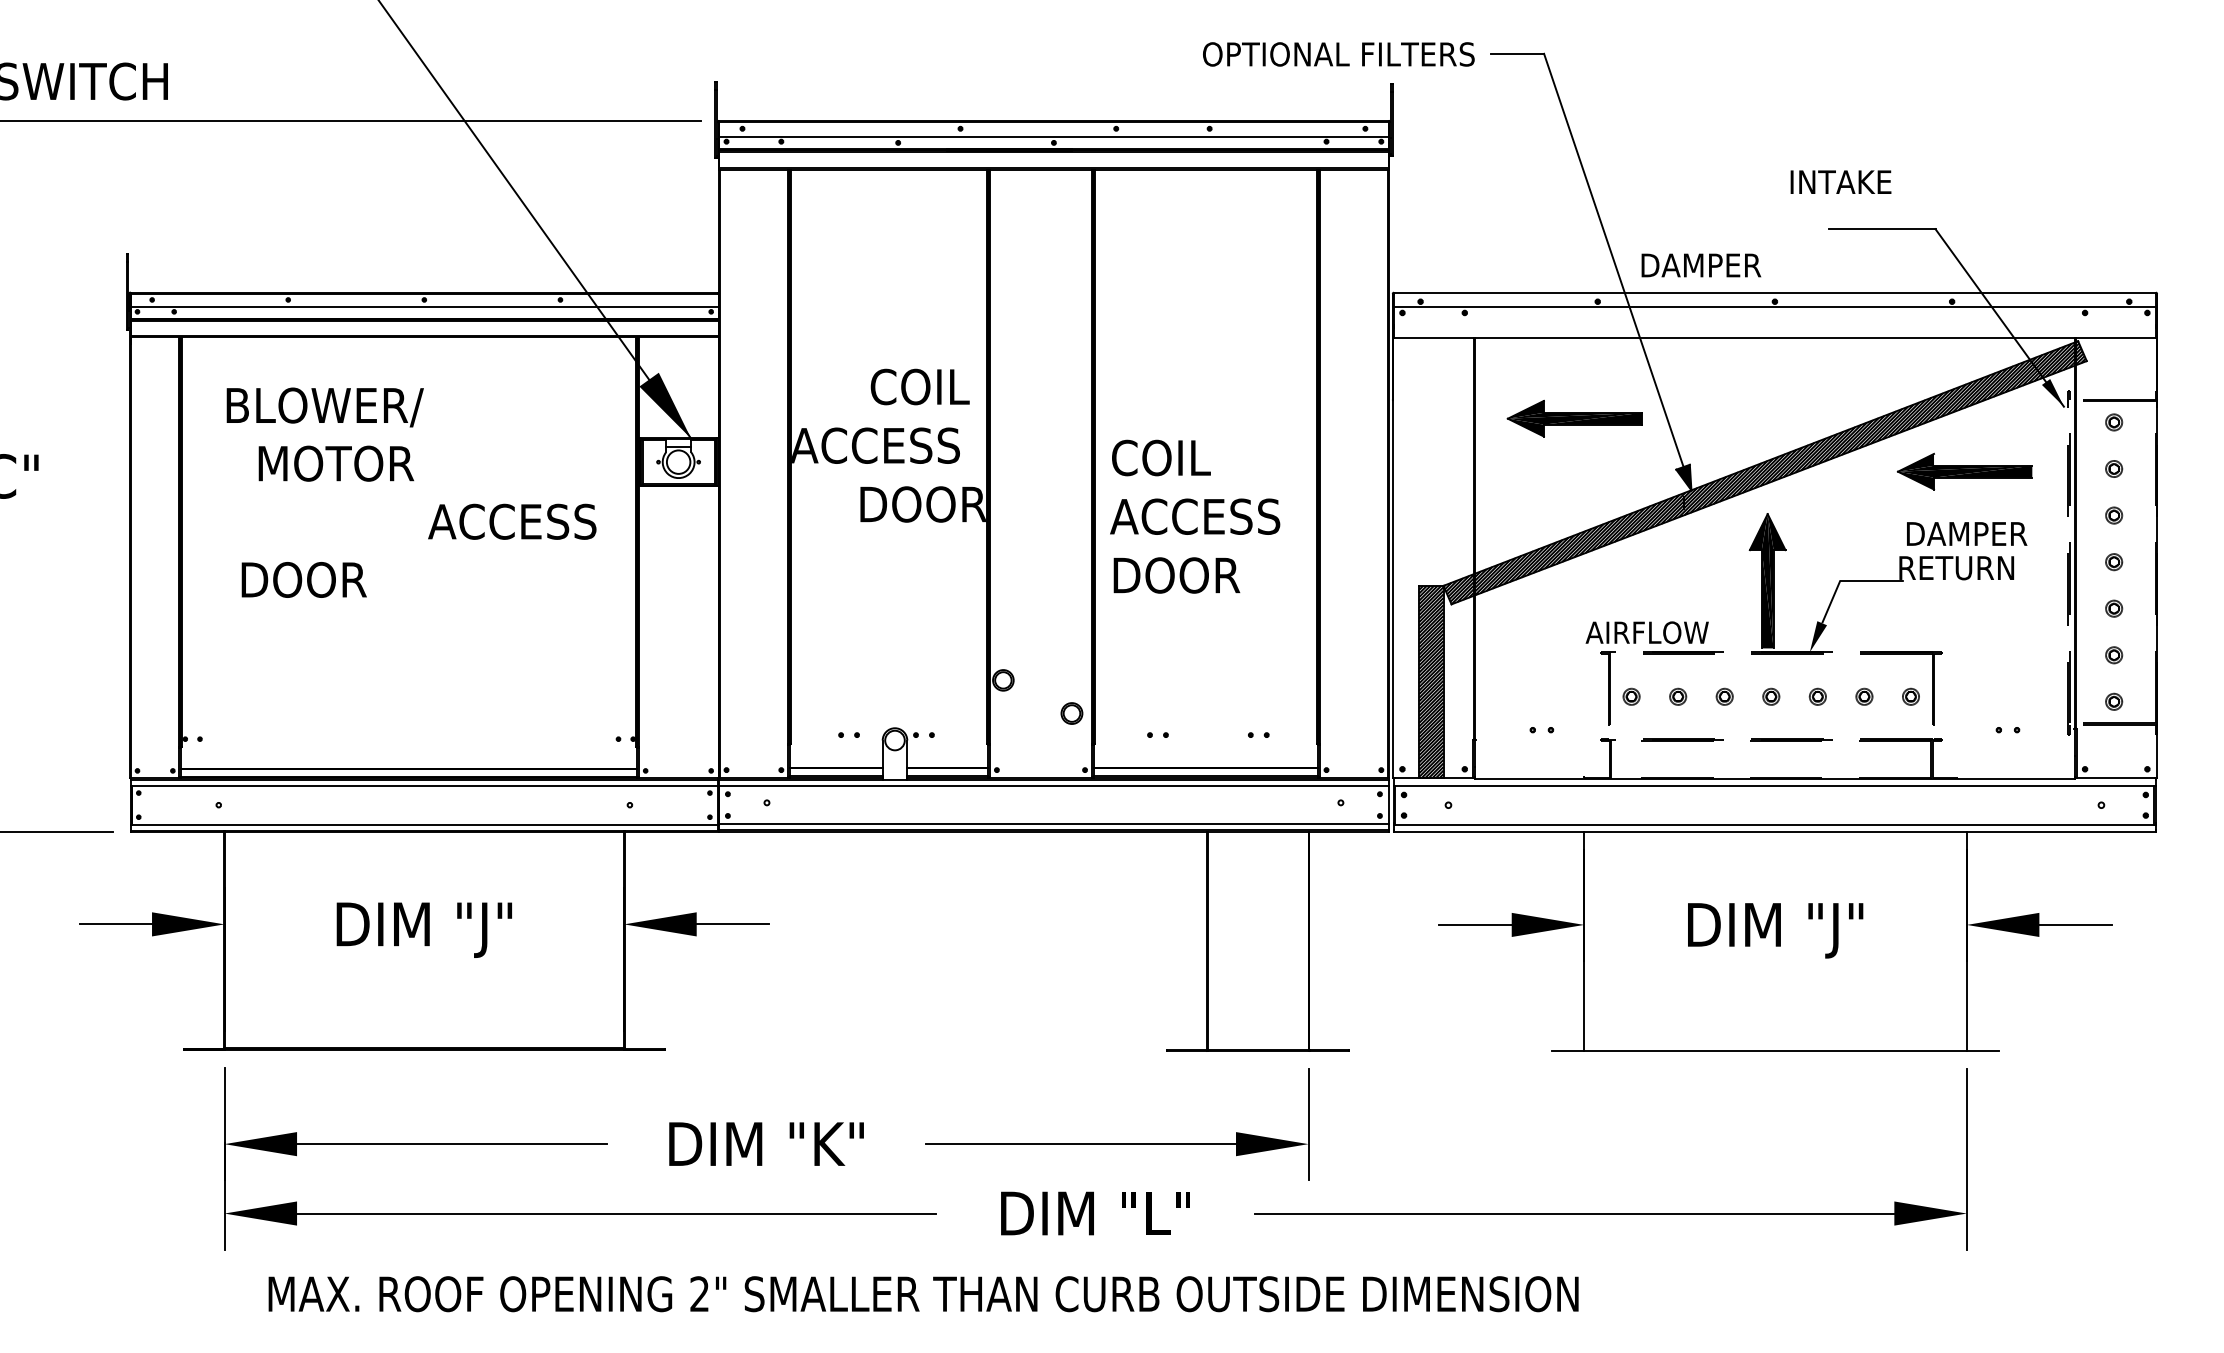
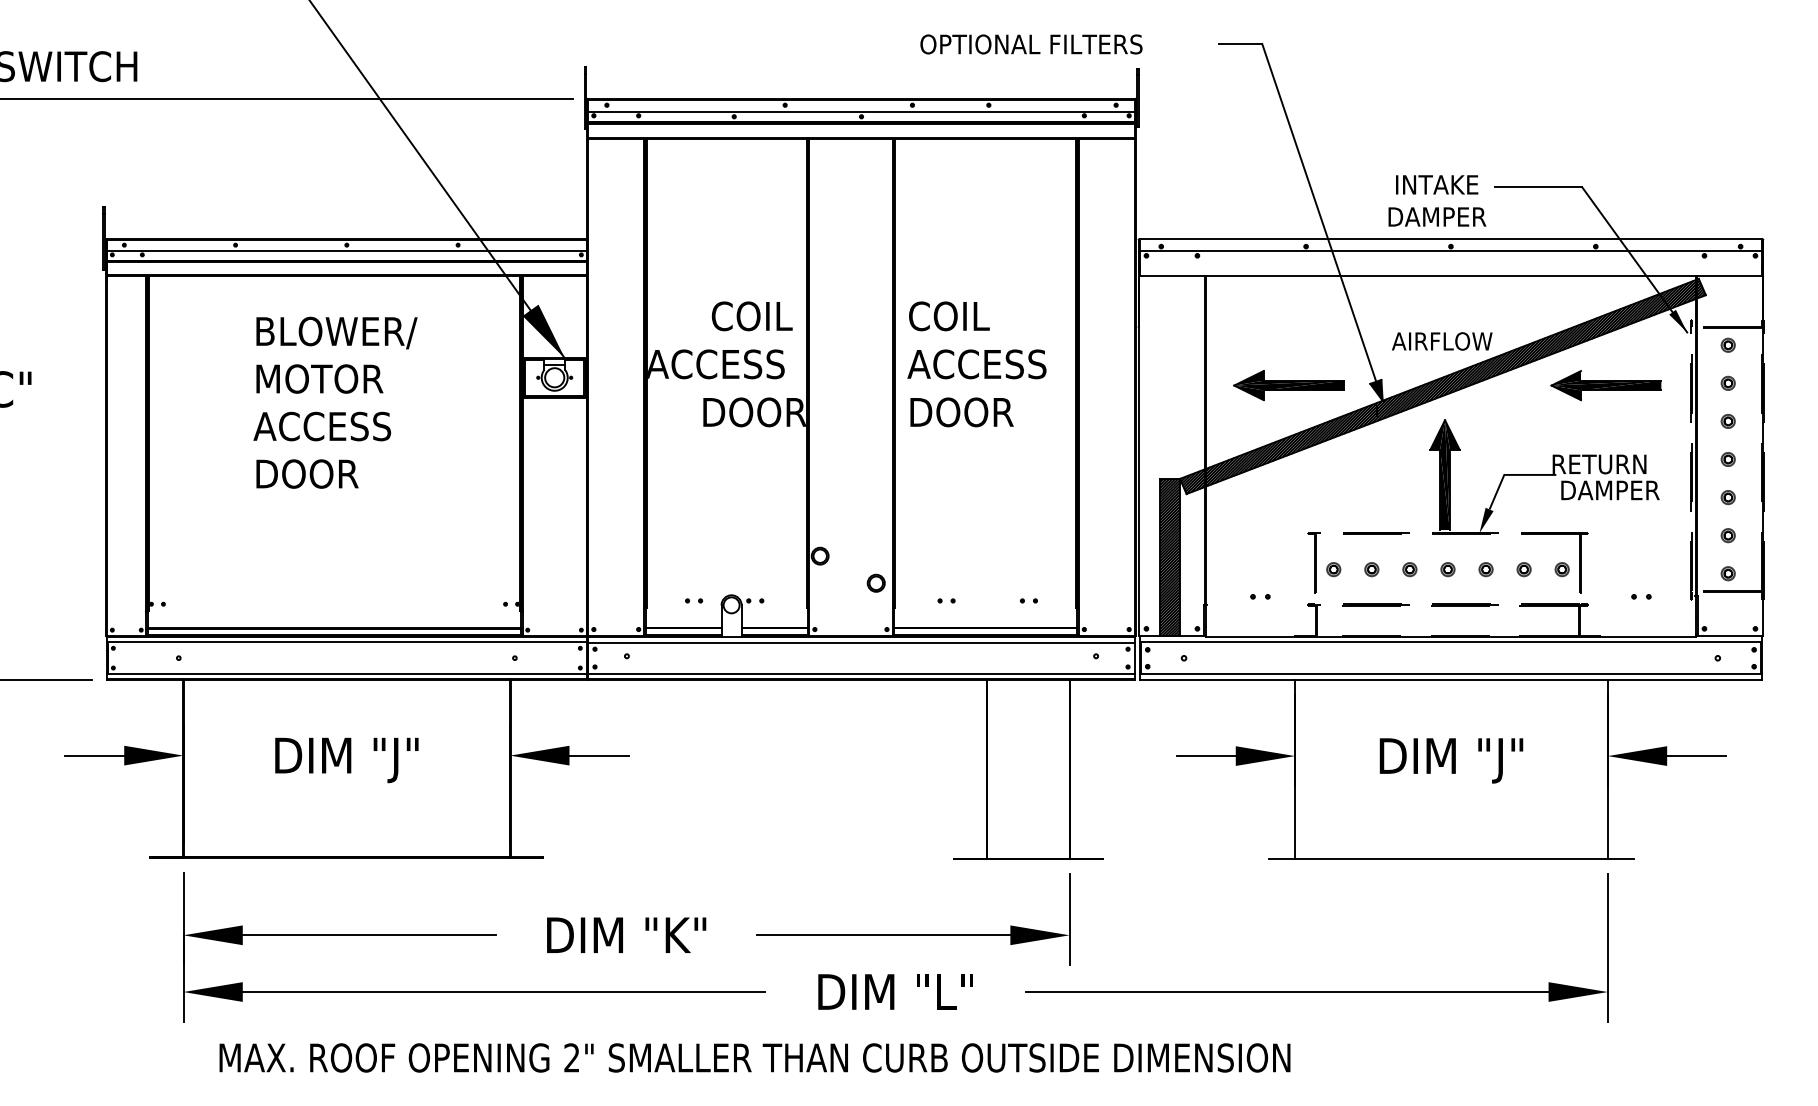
text: (1338, 54) -> (1031, 44), moved
text: (1840, 181) -> (1436, 184), moved
text: (1701, 265) -> (1437, 217), moved
text: (324, 407) -> (336, 333), moved
part: (1574, 418) -> (1288, 385), moved
text: (336, 463) -> (319, 378), moved
text: (1195, 516) -> (977, 364), moved
text: (512, 521) -> (322, 426), moved
text: (1967, 533) -> (1610, 490), moved
text: (303, 579) -> (306, 473), moved
text: (1646, 632) -> (1441, 341), moved

